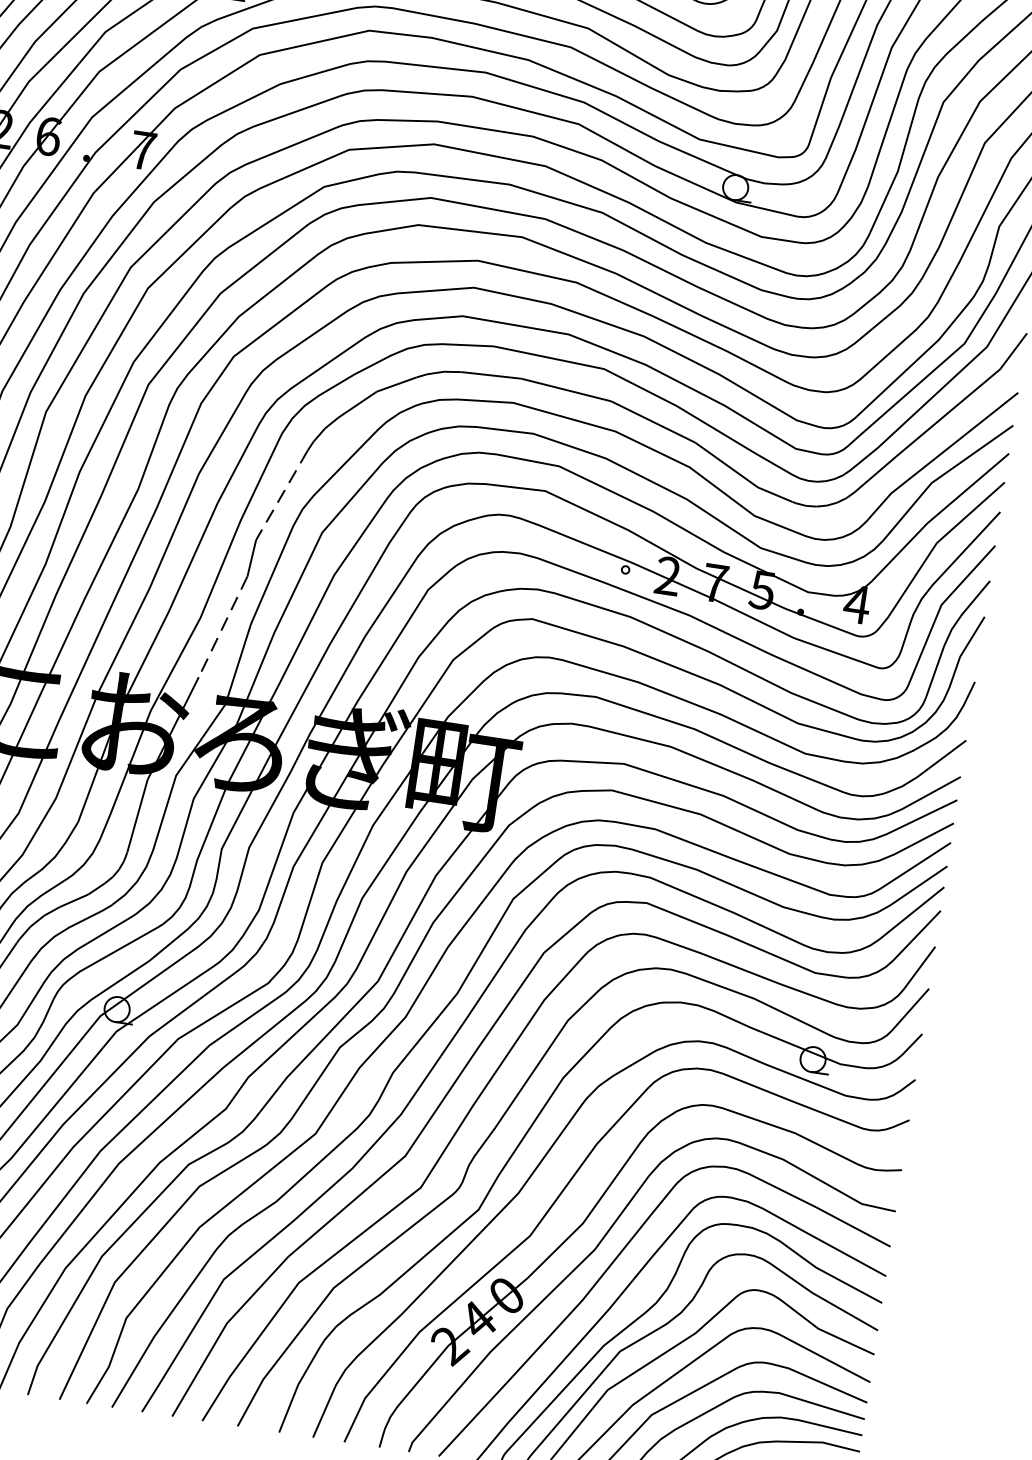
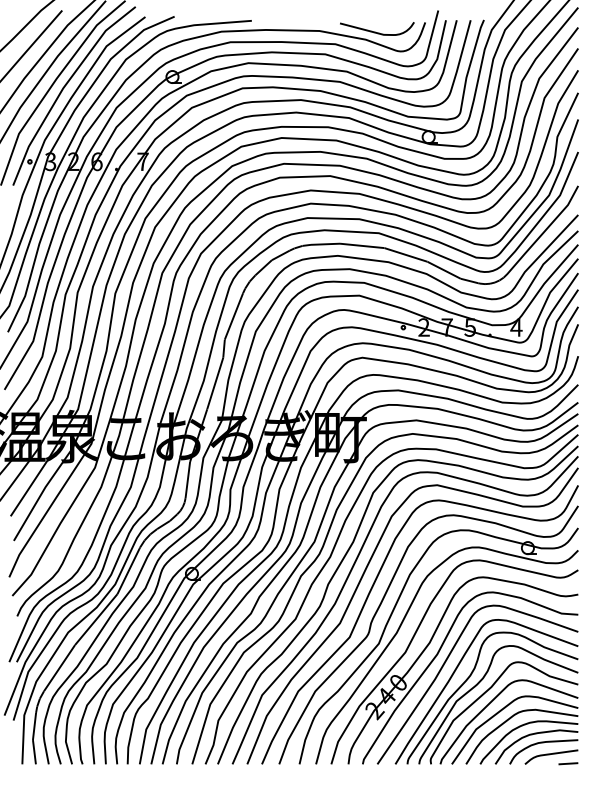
line: (281, 495) -> (233, 316), dashed -> solid
line: (223, 626) -> (215, 383), dashed -> solid

